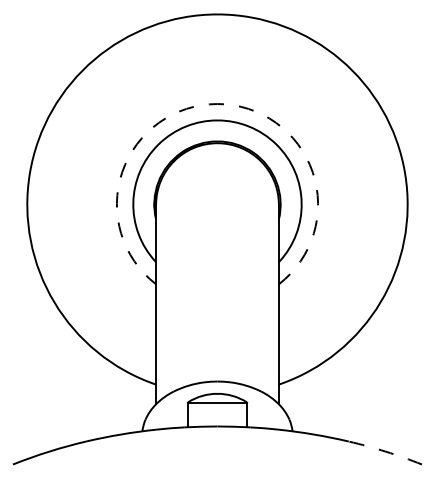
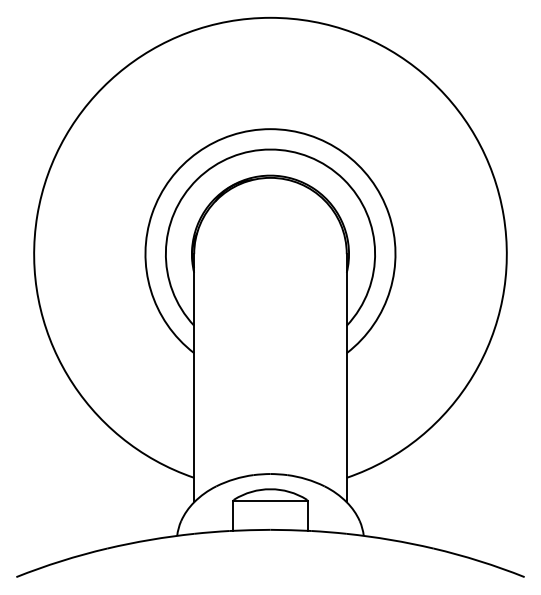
arc: (217, 104) -> (270, 129), dashed -> solid
arc: (385, 451) -> (479, 561), dashed -> solid

